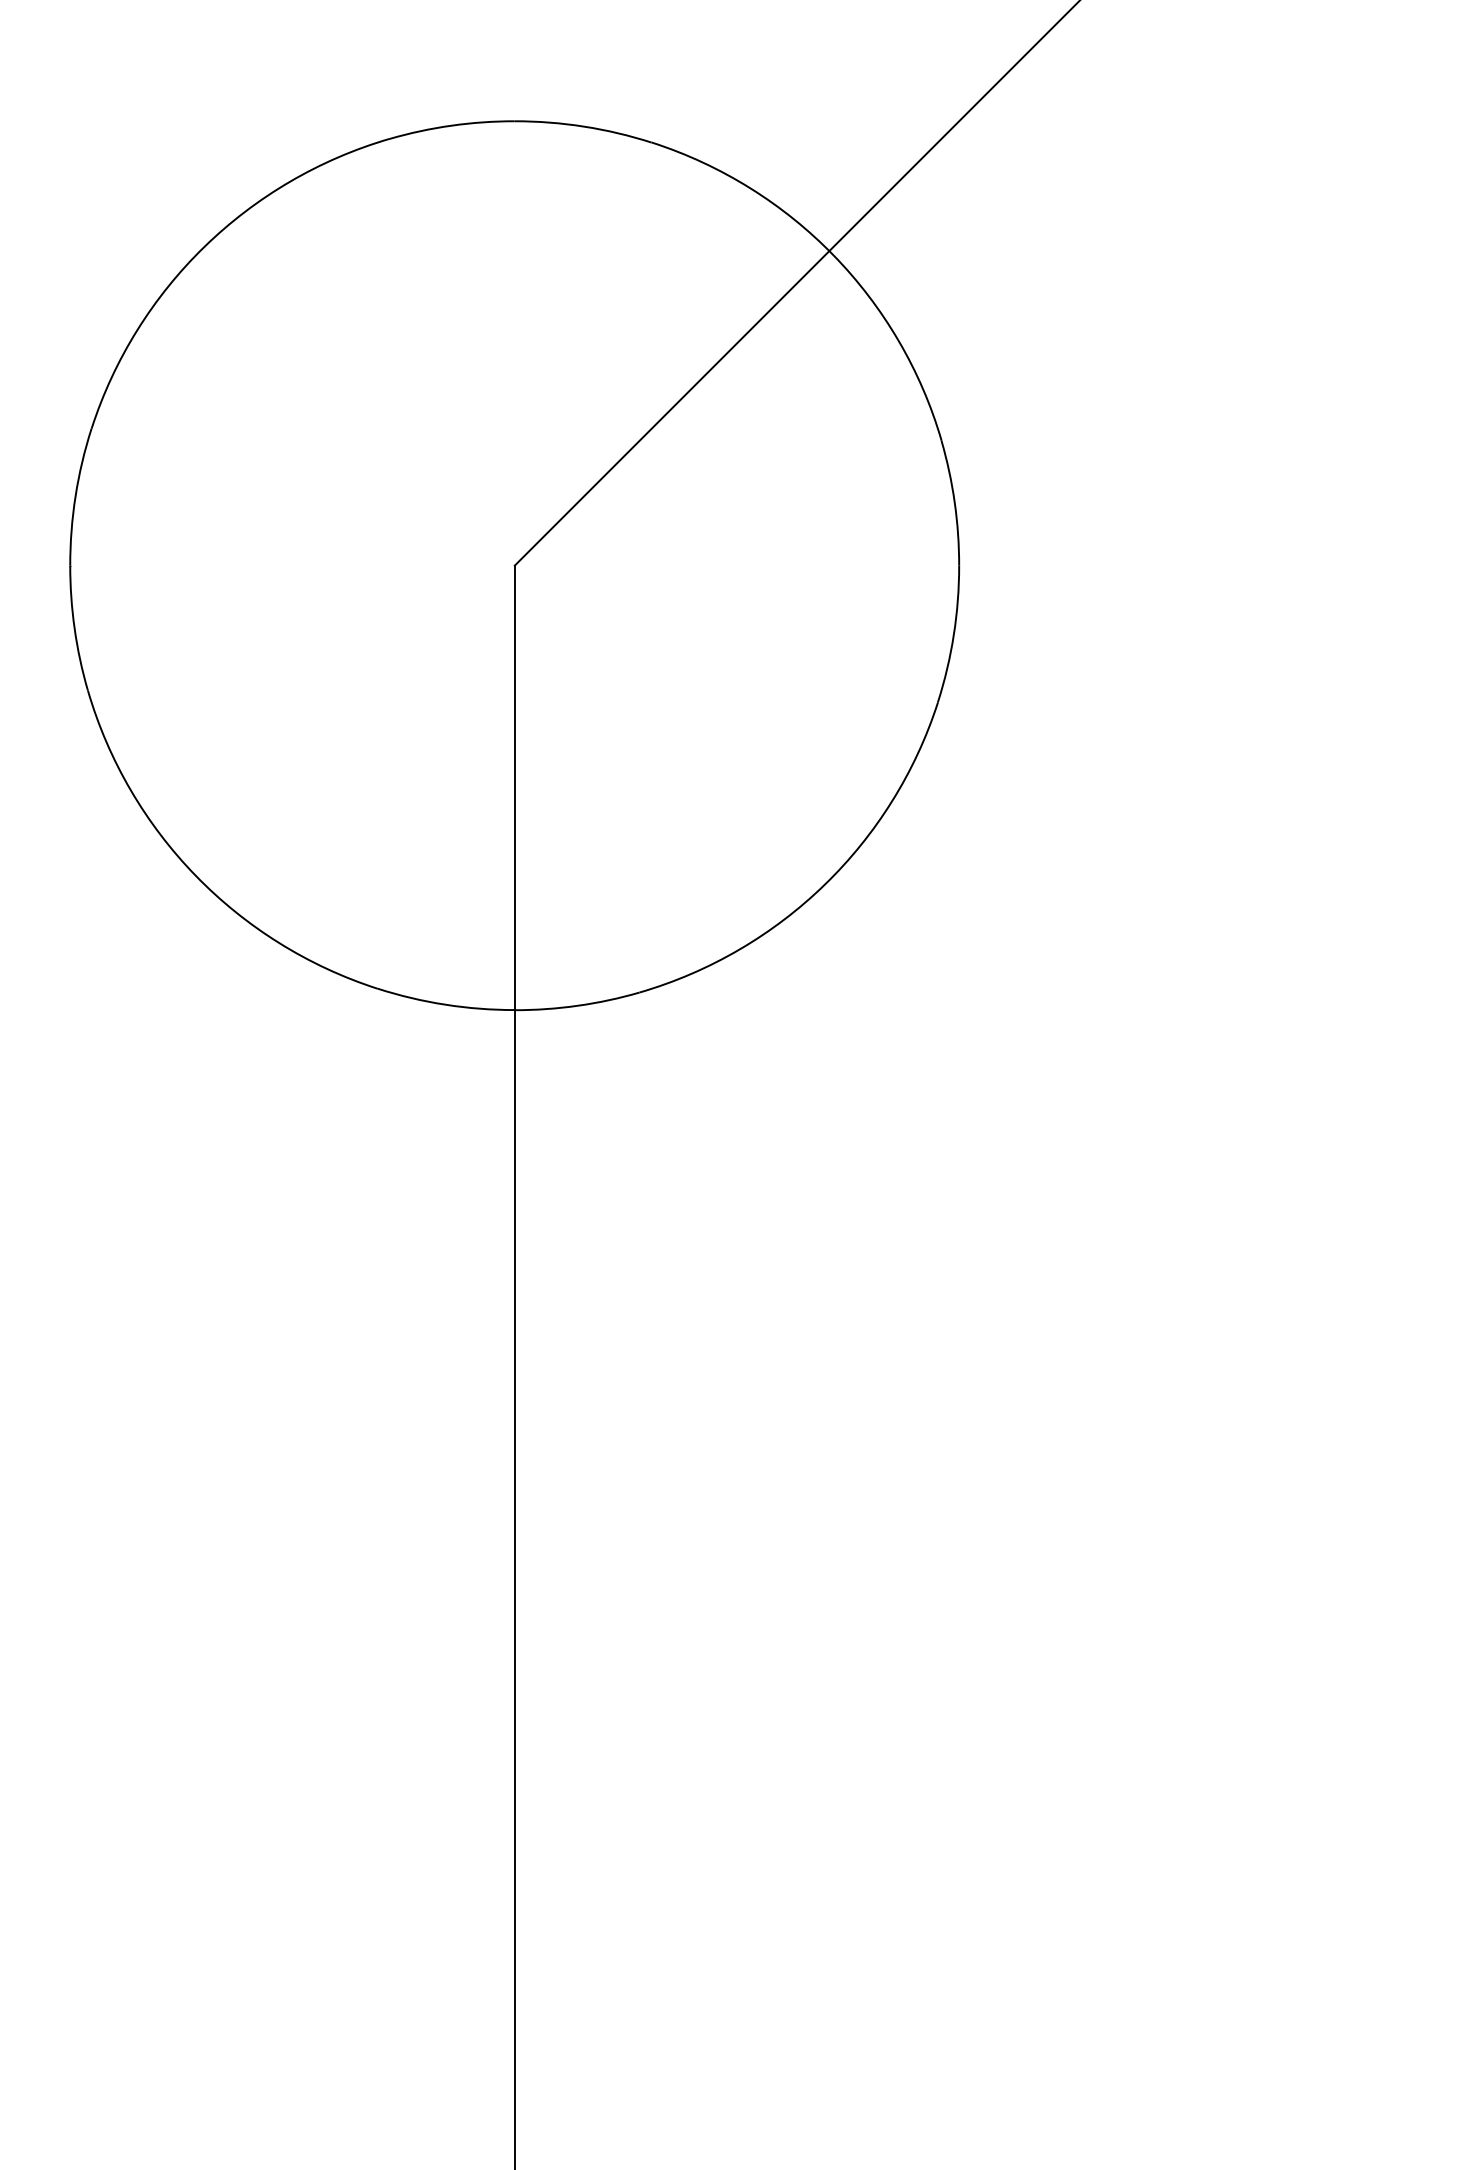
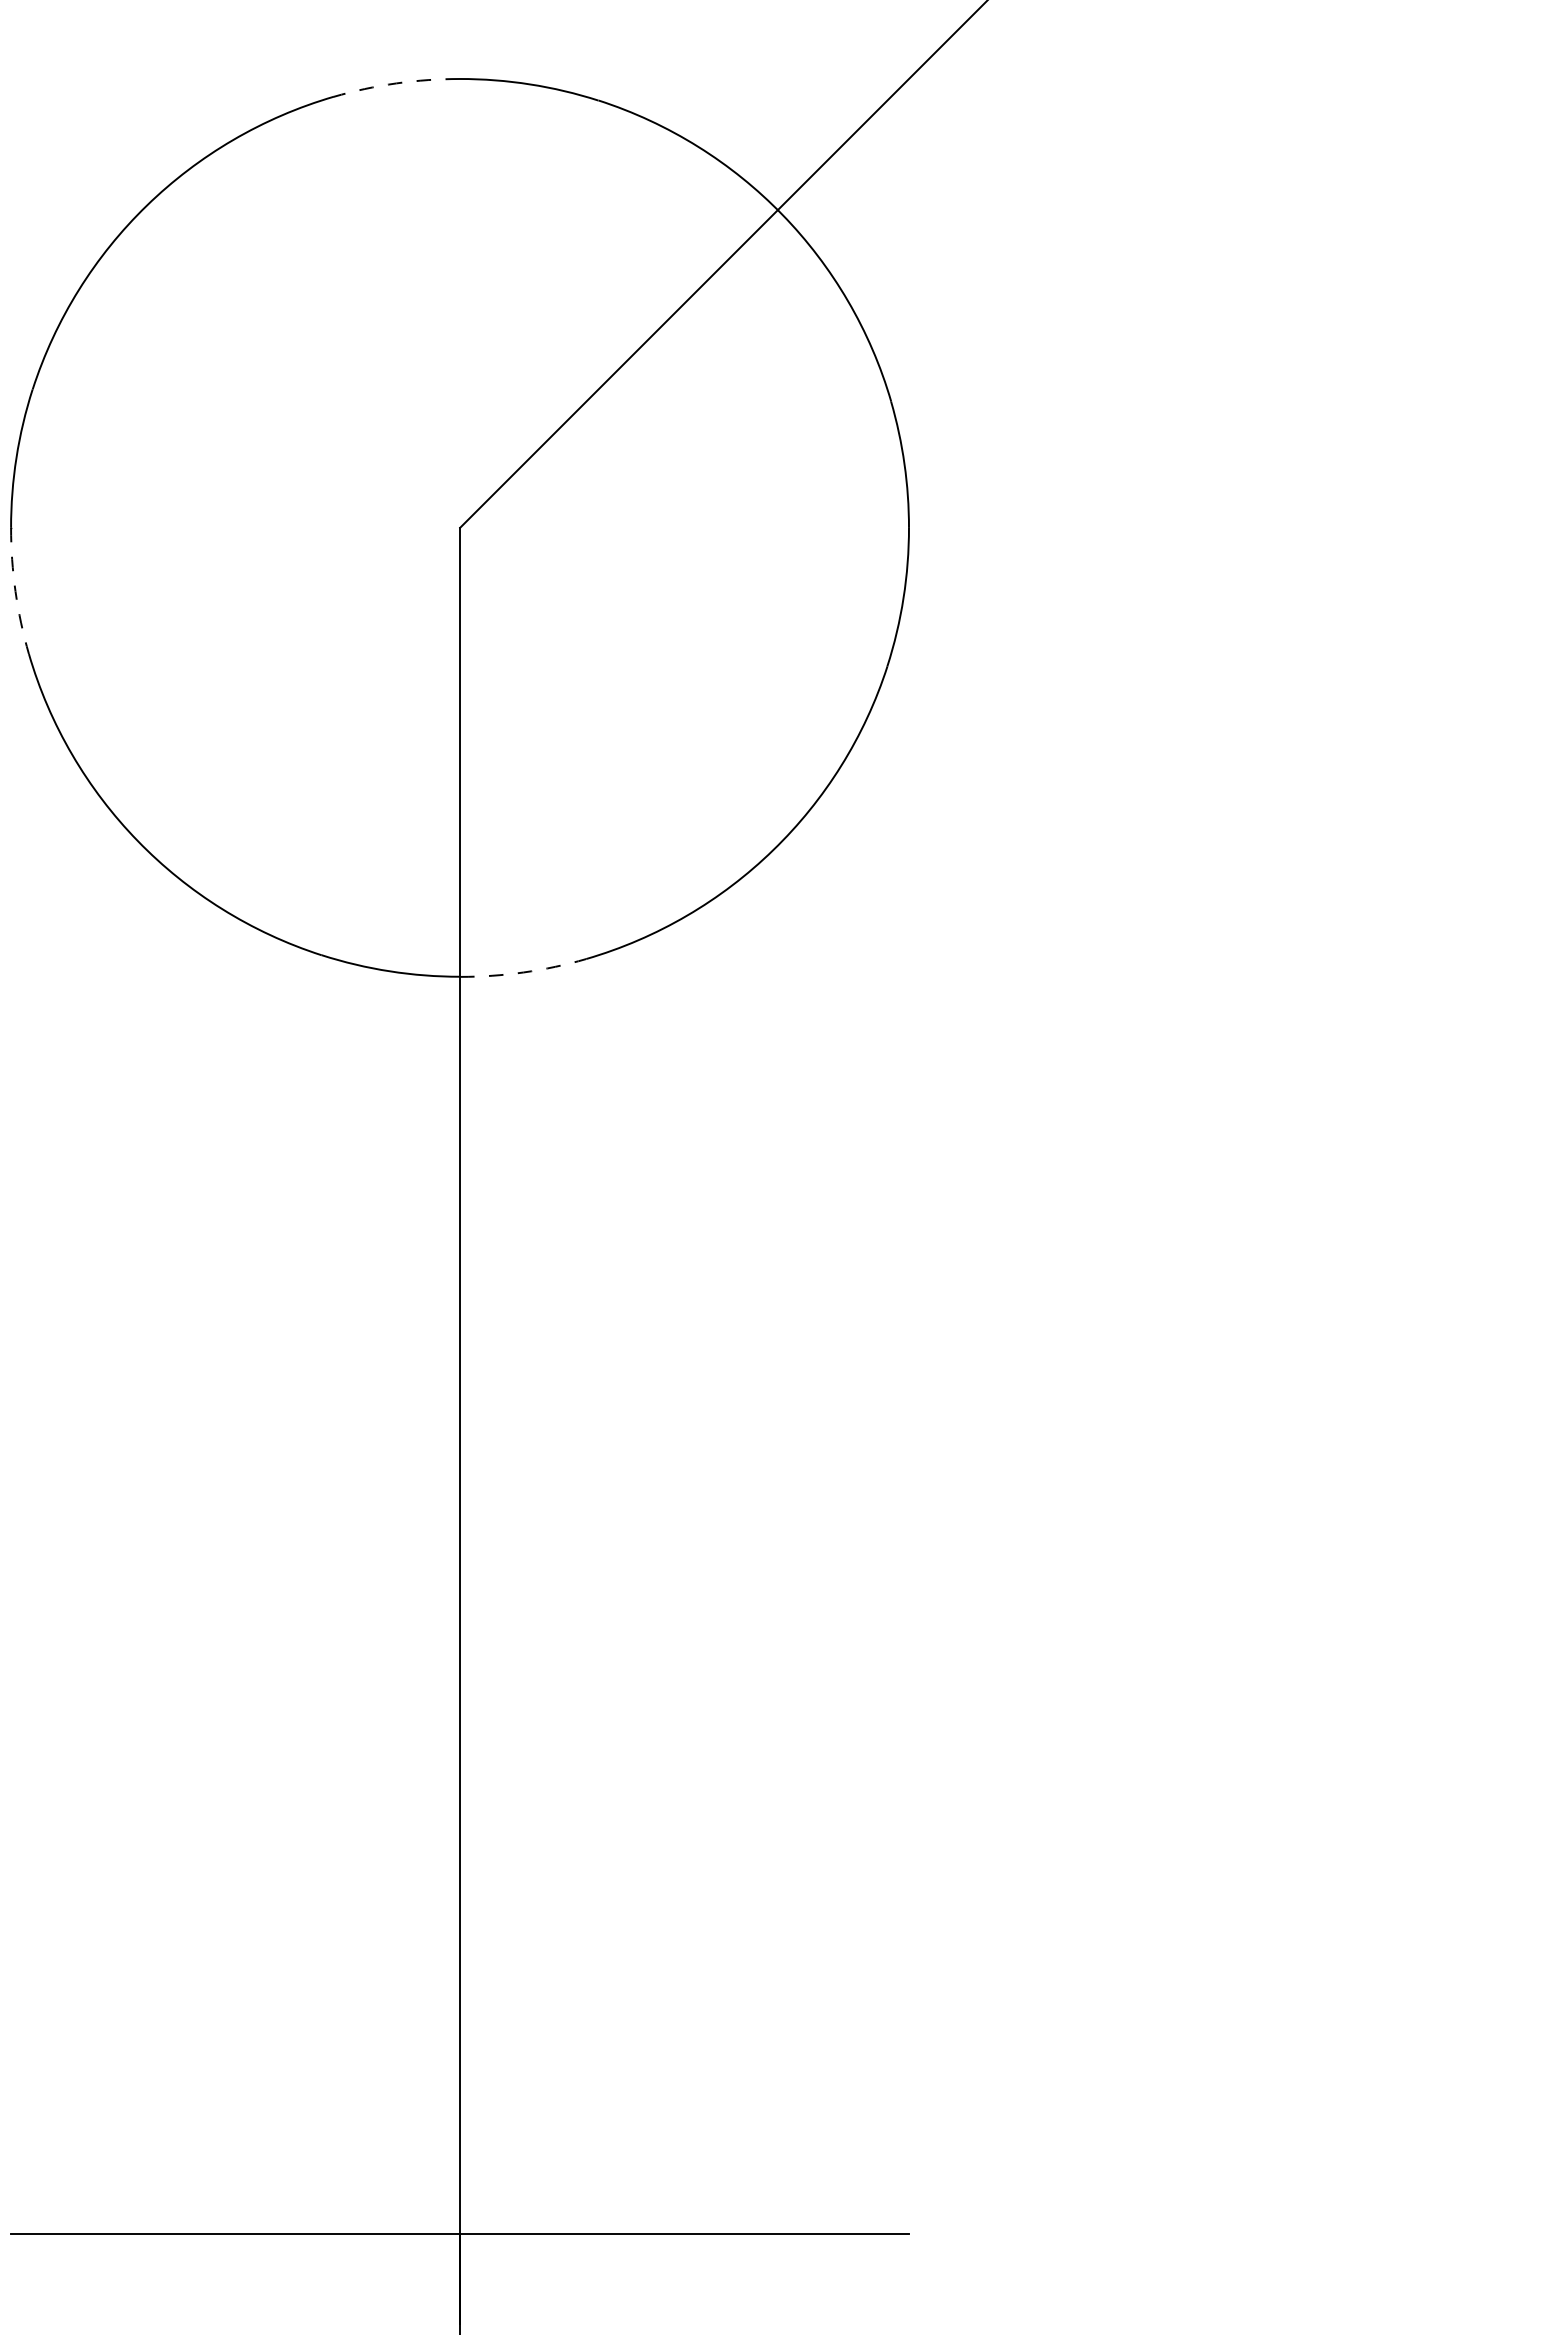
arc: (451, 125) -> (396, 83), solid -> dashed
arc: (74, 628) -> (15, 591), solid -> dashed
arc: (577, 1005) -> (523, 972), solid -> dashed

